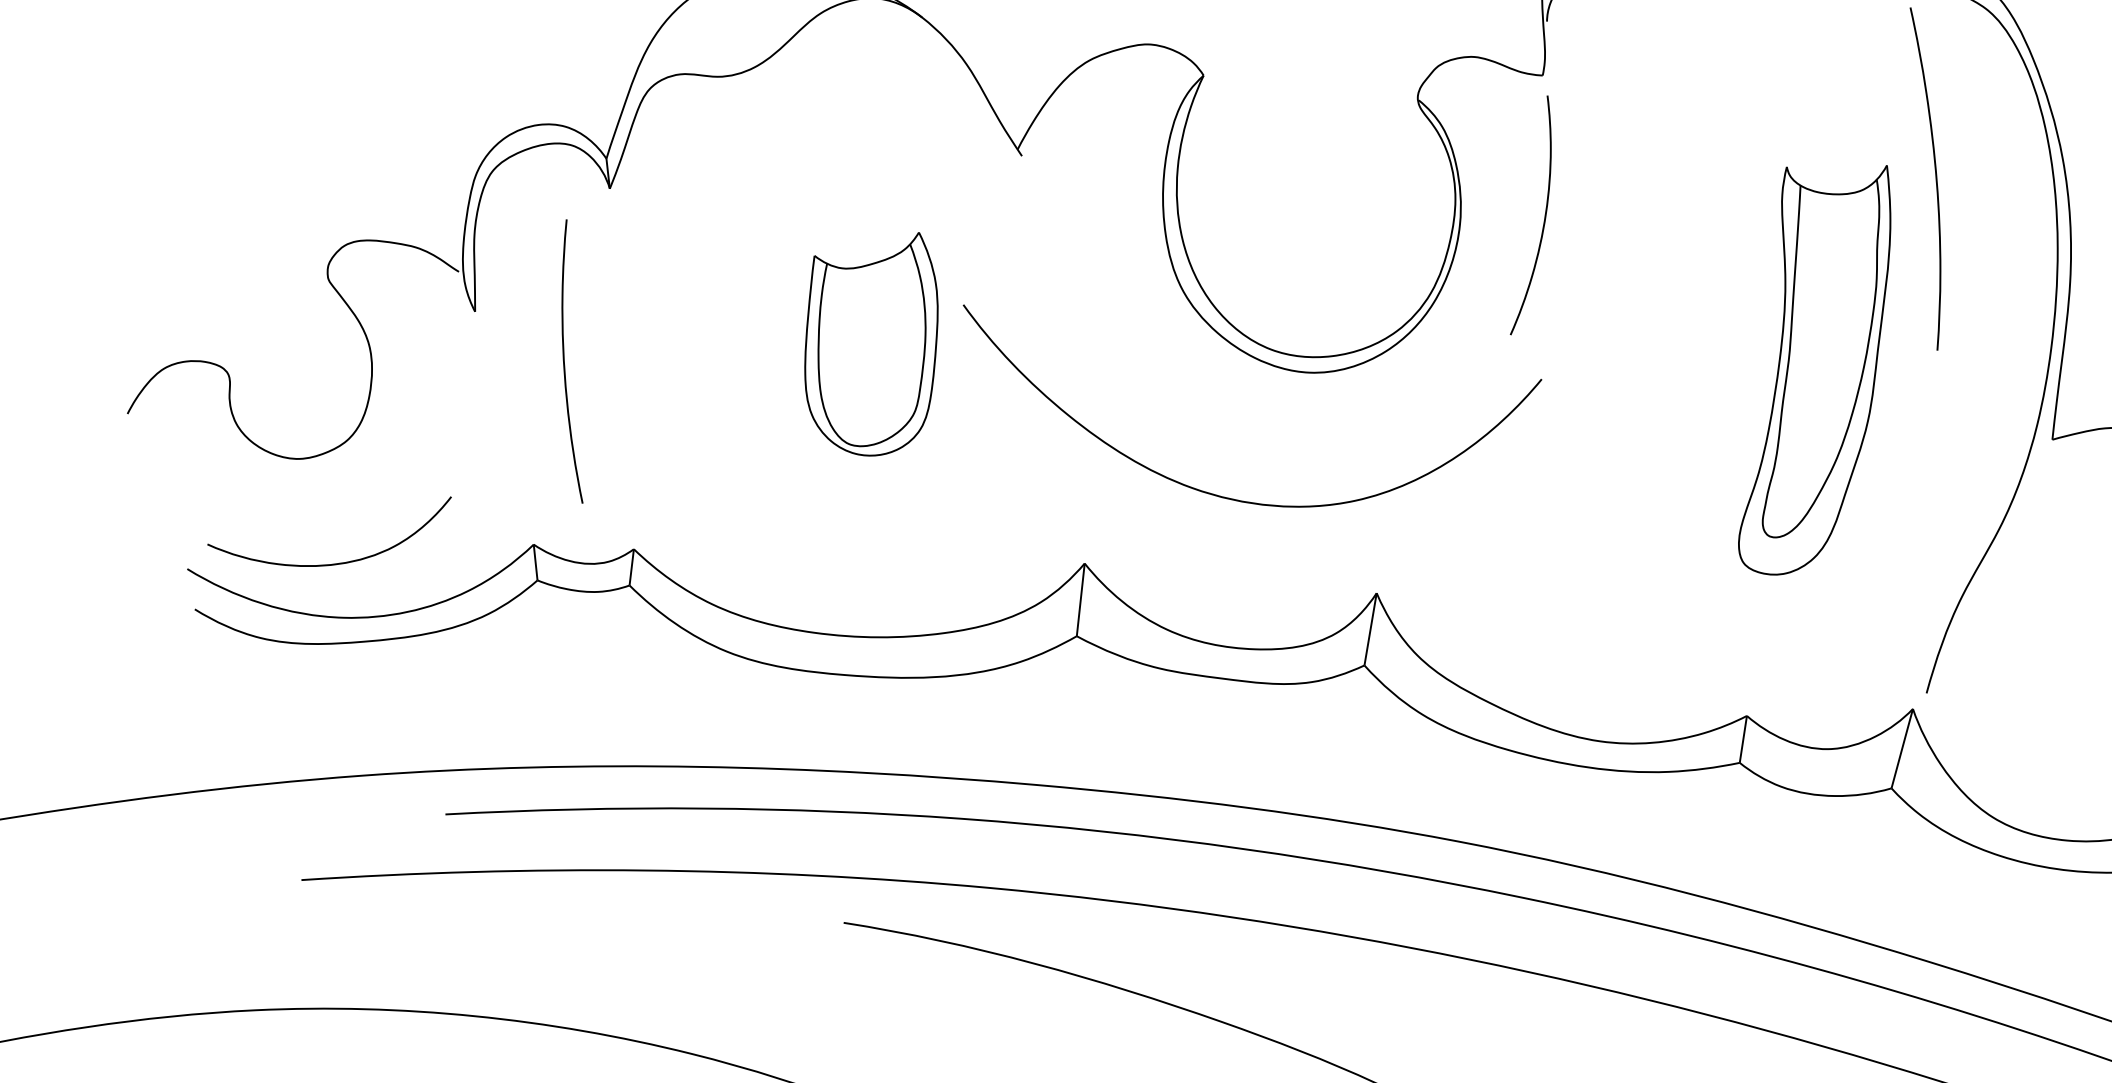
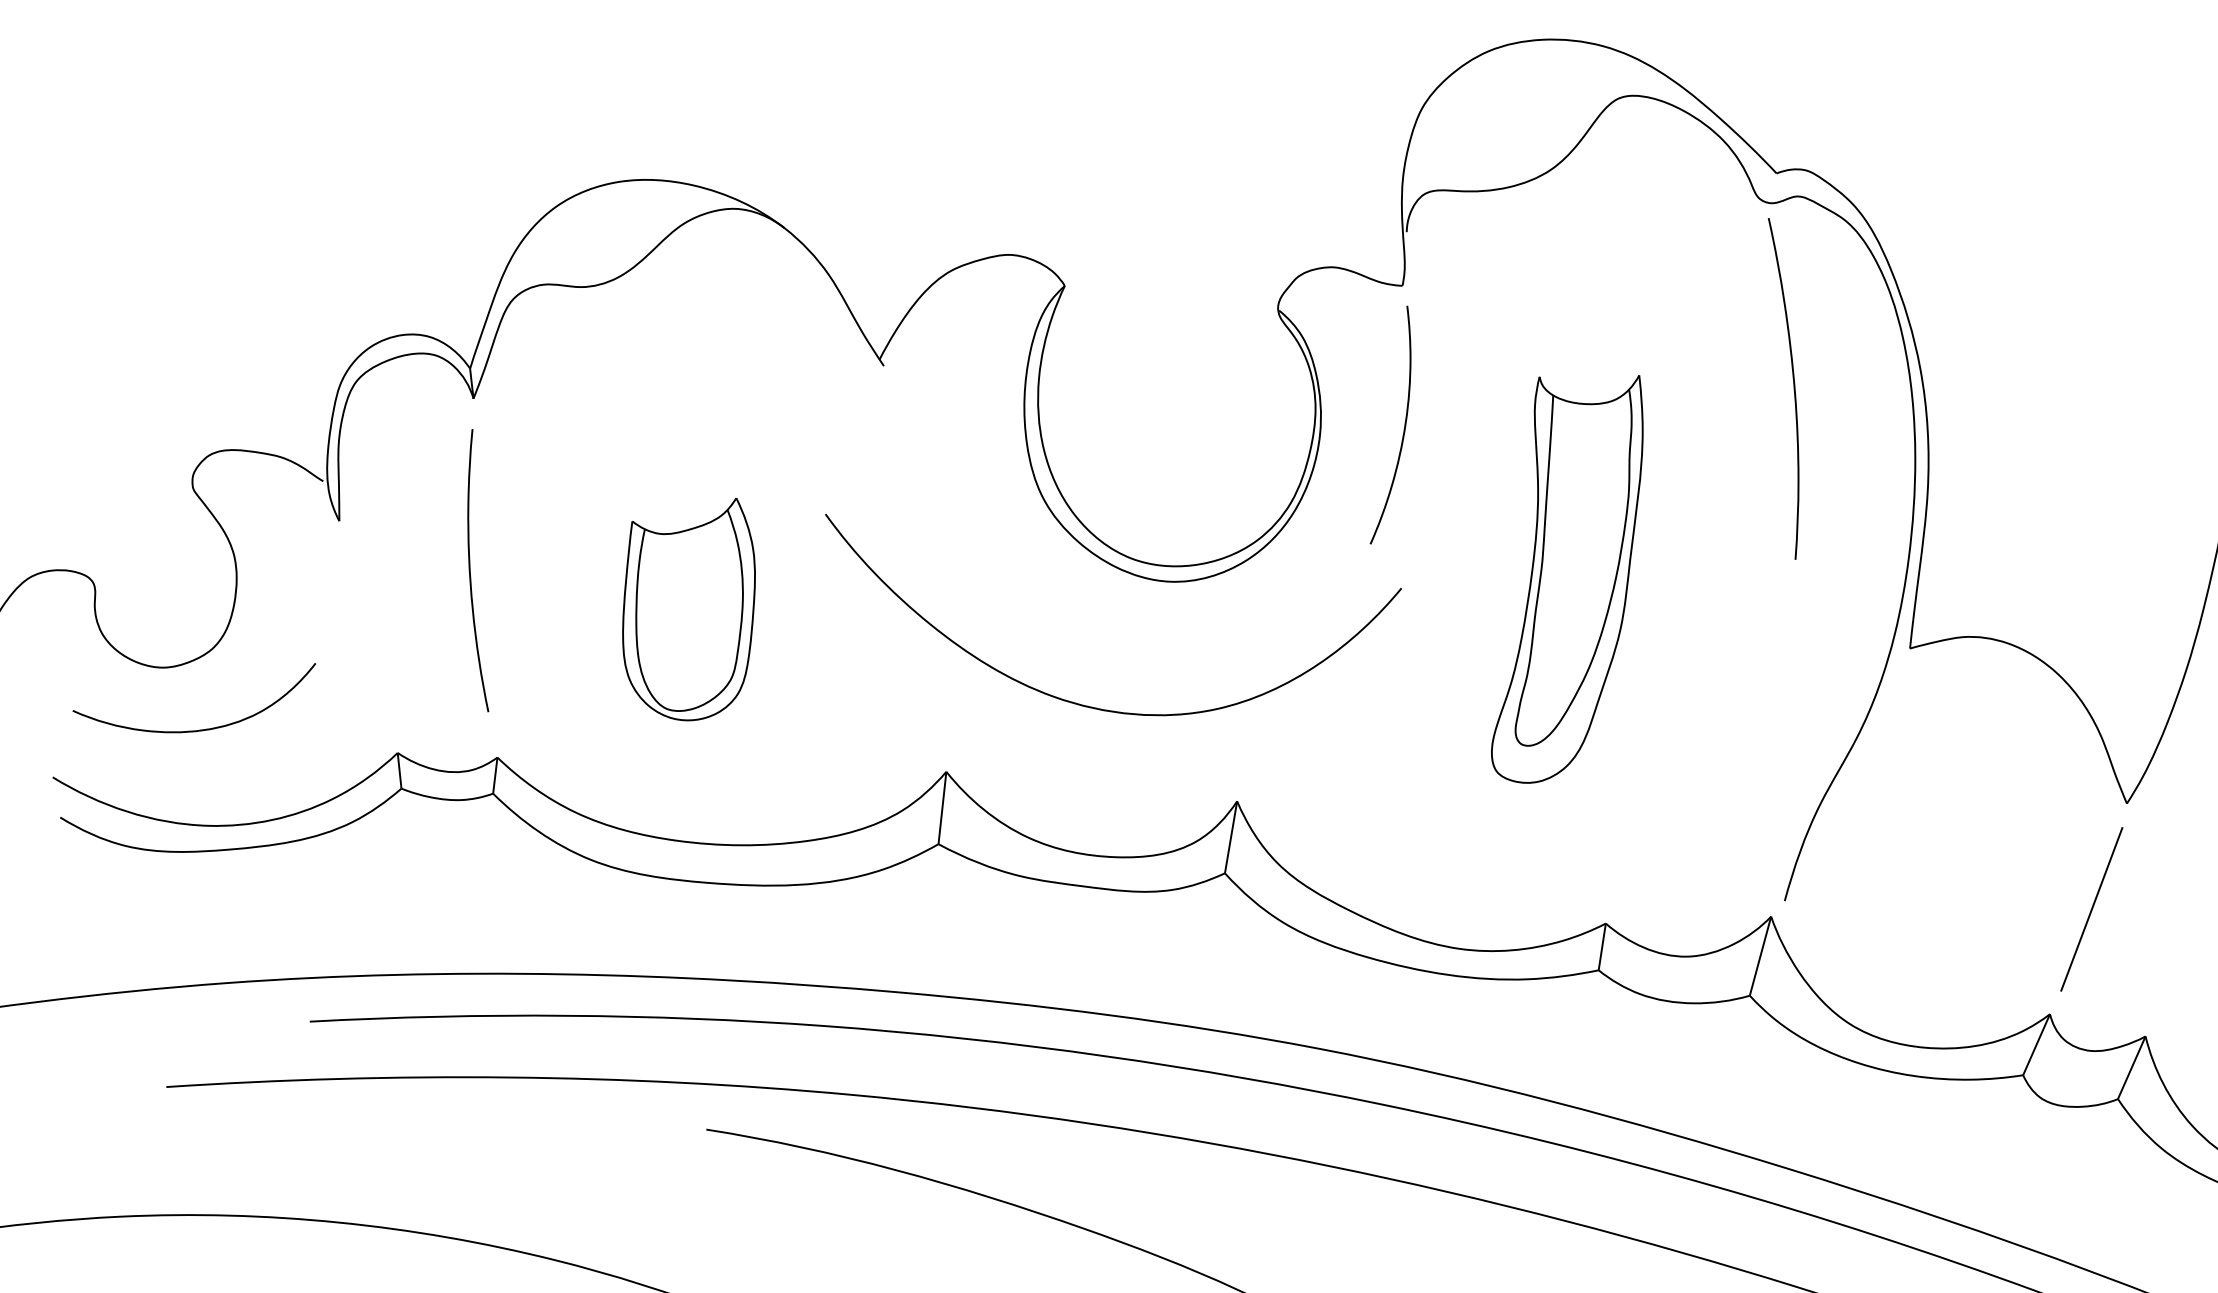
part: (870, 344) -> (688, 609), moved
curve: (564, 361) -> (470, 570), moved
part: (1814, 370) -> (1567, 579), moved
curve: (334, 563) -> (199, 729), moved

